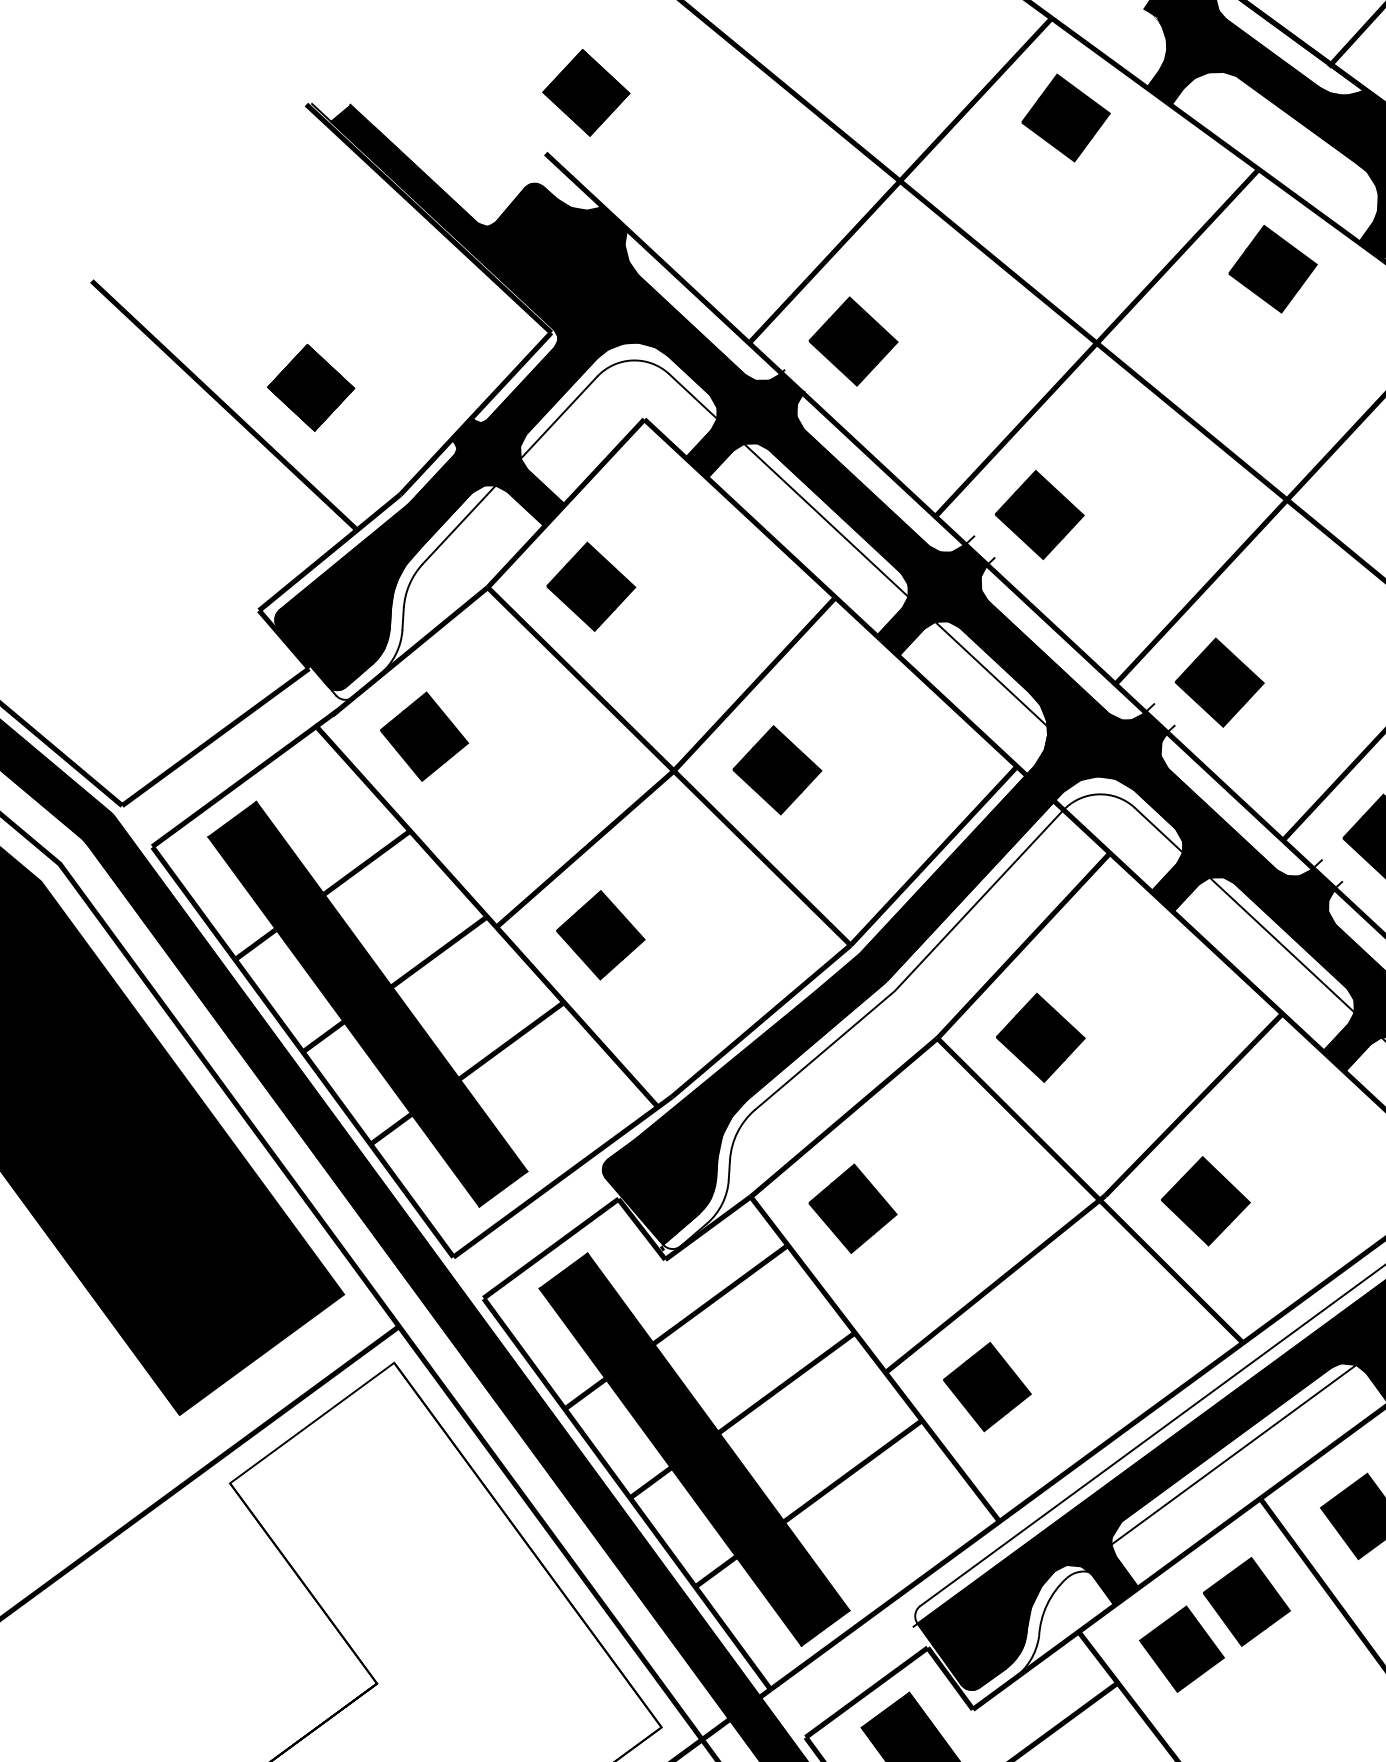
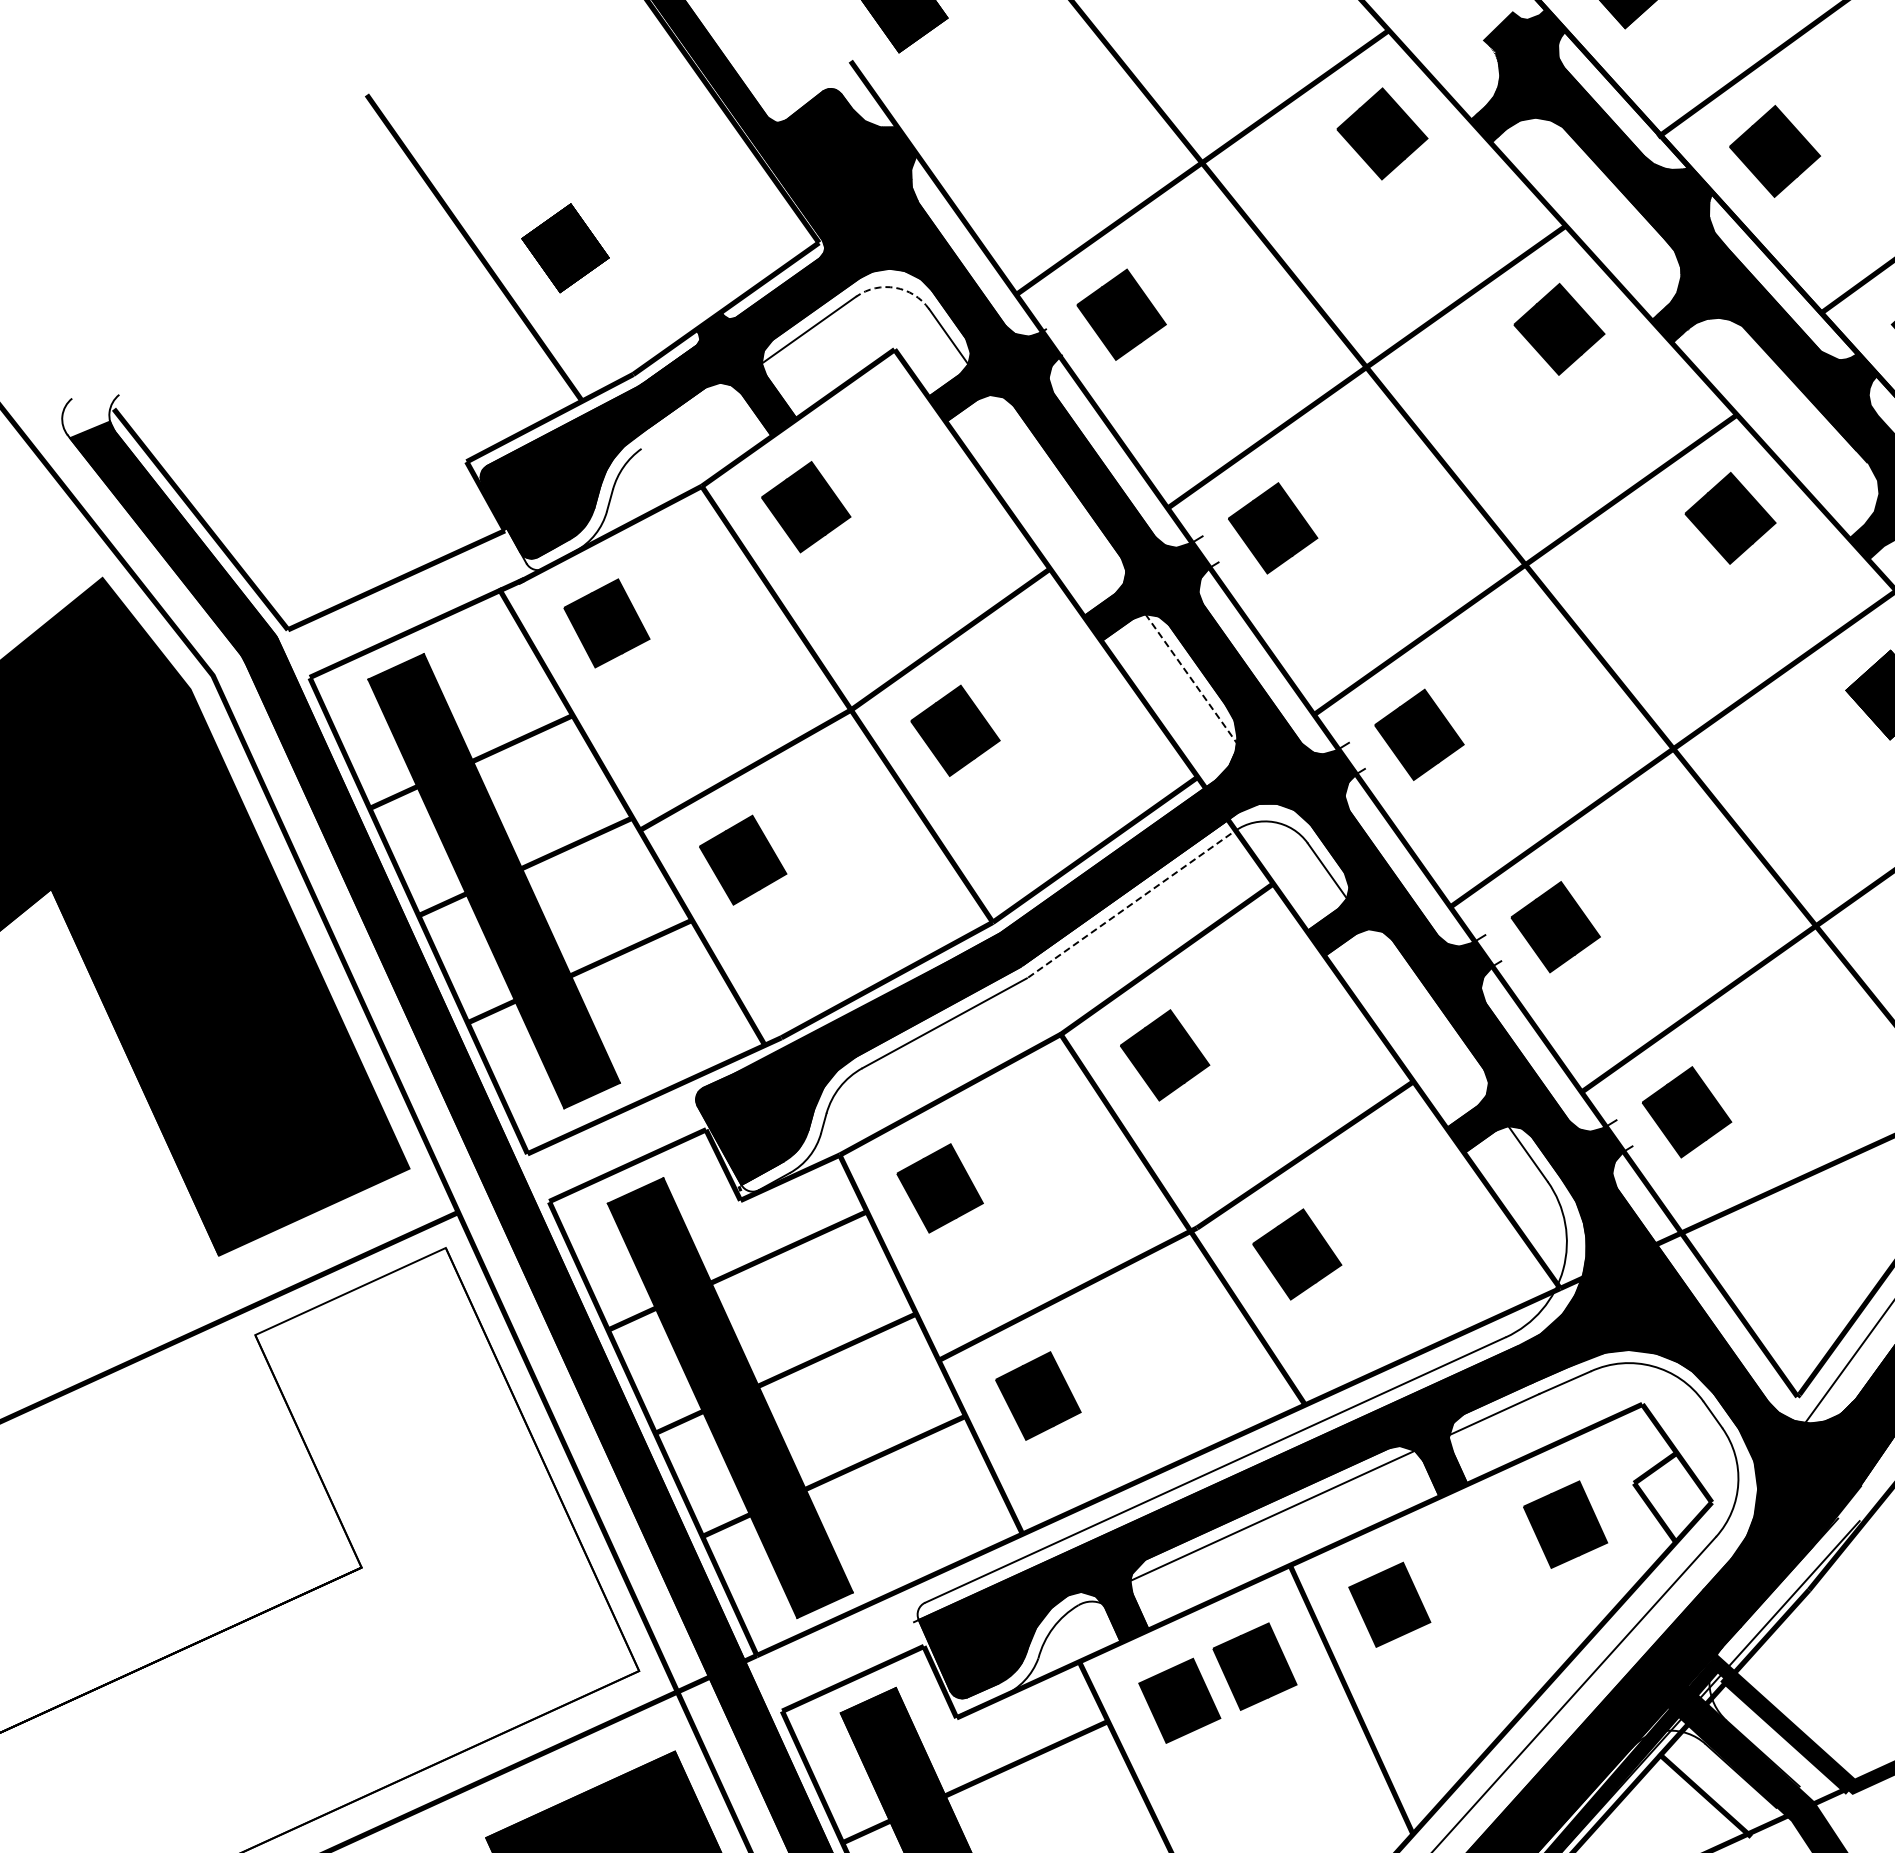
arc: (632, 360) -> (895, 287), solid -> dashed
line: (825, 520) -> (1056, 489), removed
line: (459, 524) -> (686, 416), removed
line: (991, 674) -> (1191, 679), solid -> dashed
line: (979, 899) -> (1132, 903), solid -> dashed
line: (1282, 945) -> (1427, 1012), removed

